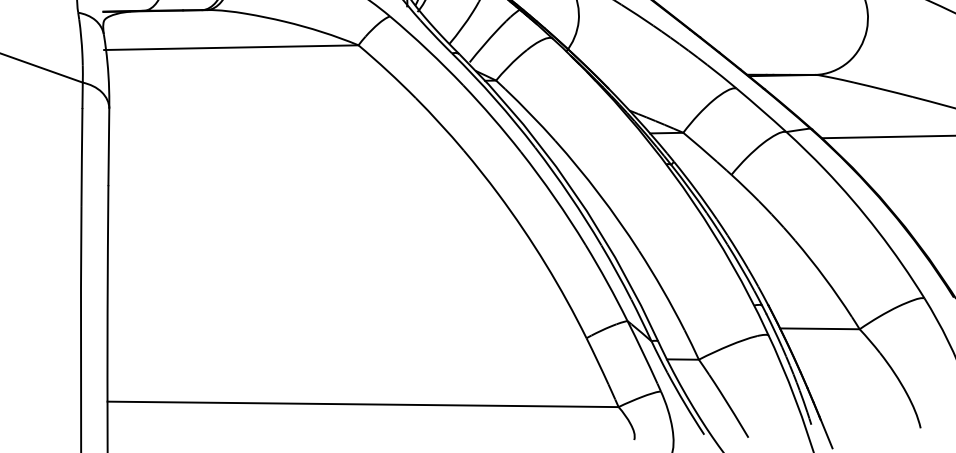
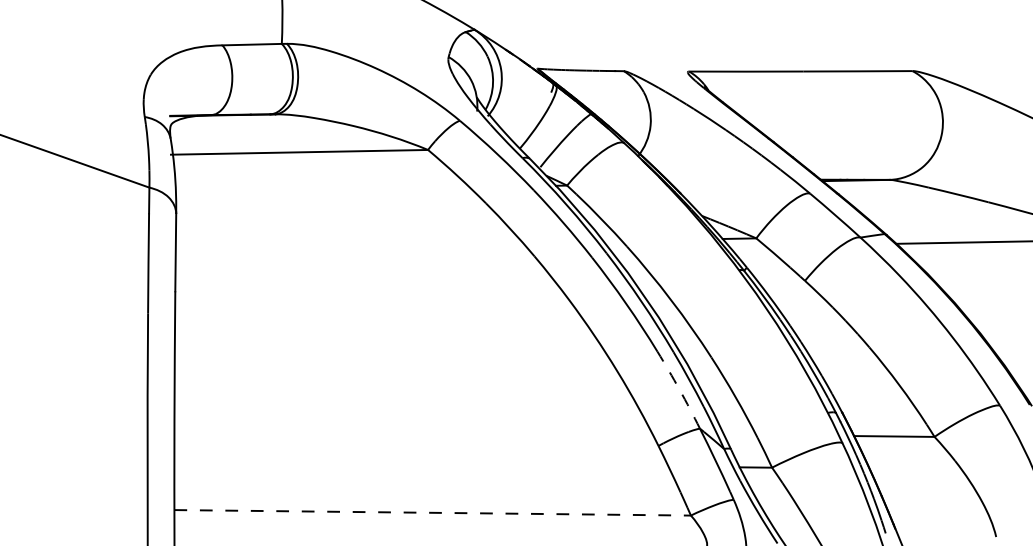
arc: (607, 282) -> (679, 389), solid -> dashed
line: (363, 404) -> (433, 512), solid -> dashed

